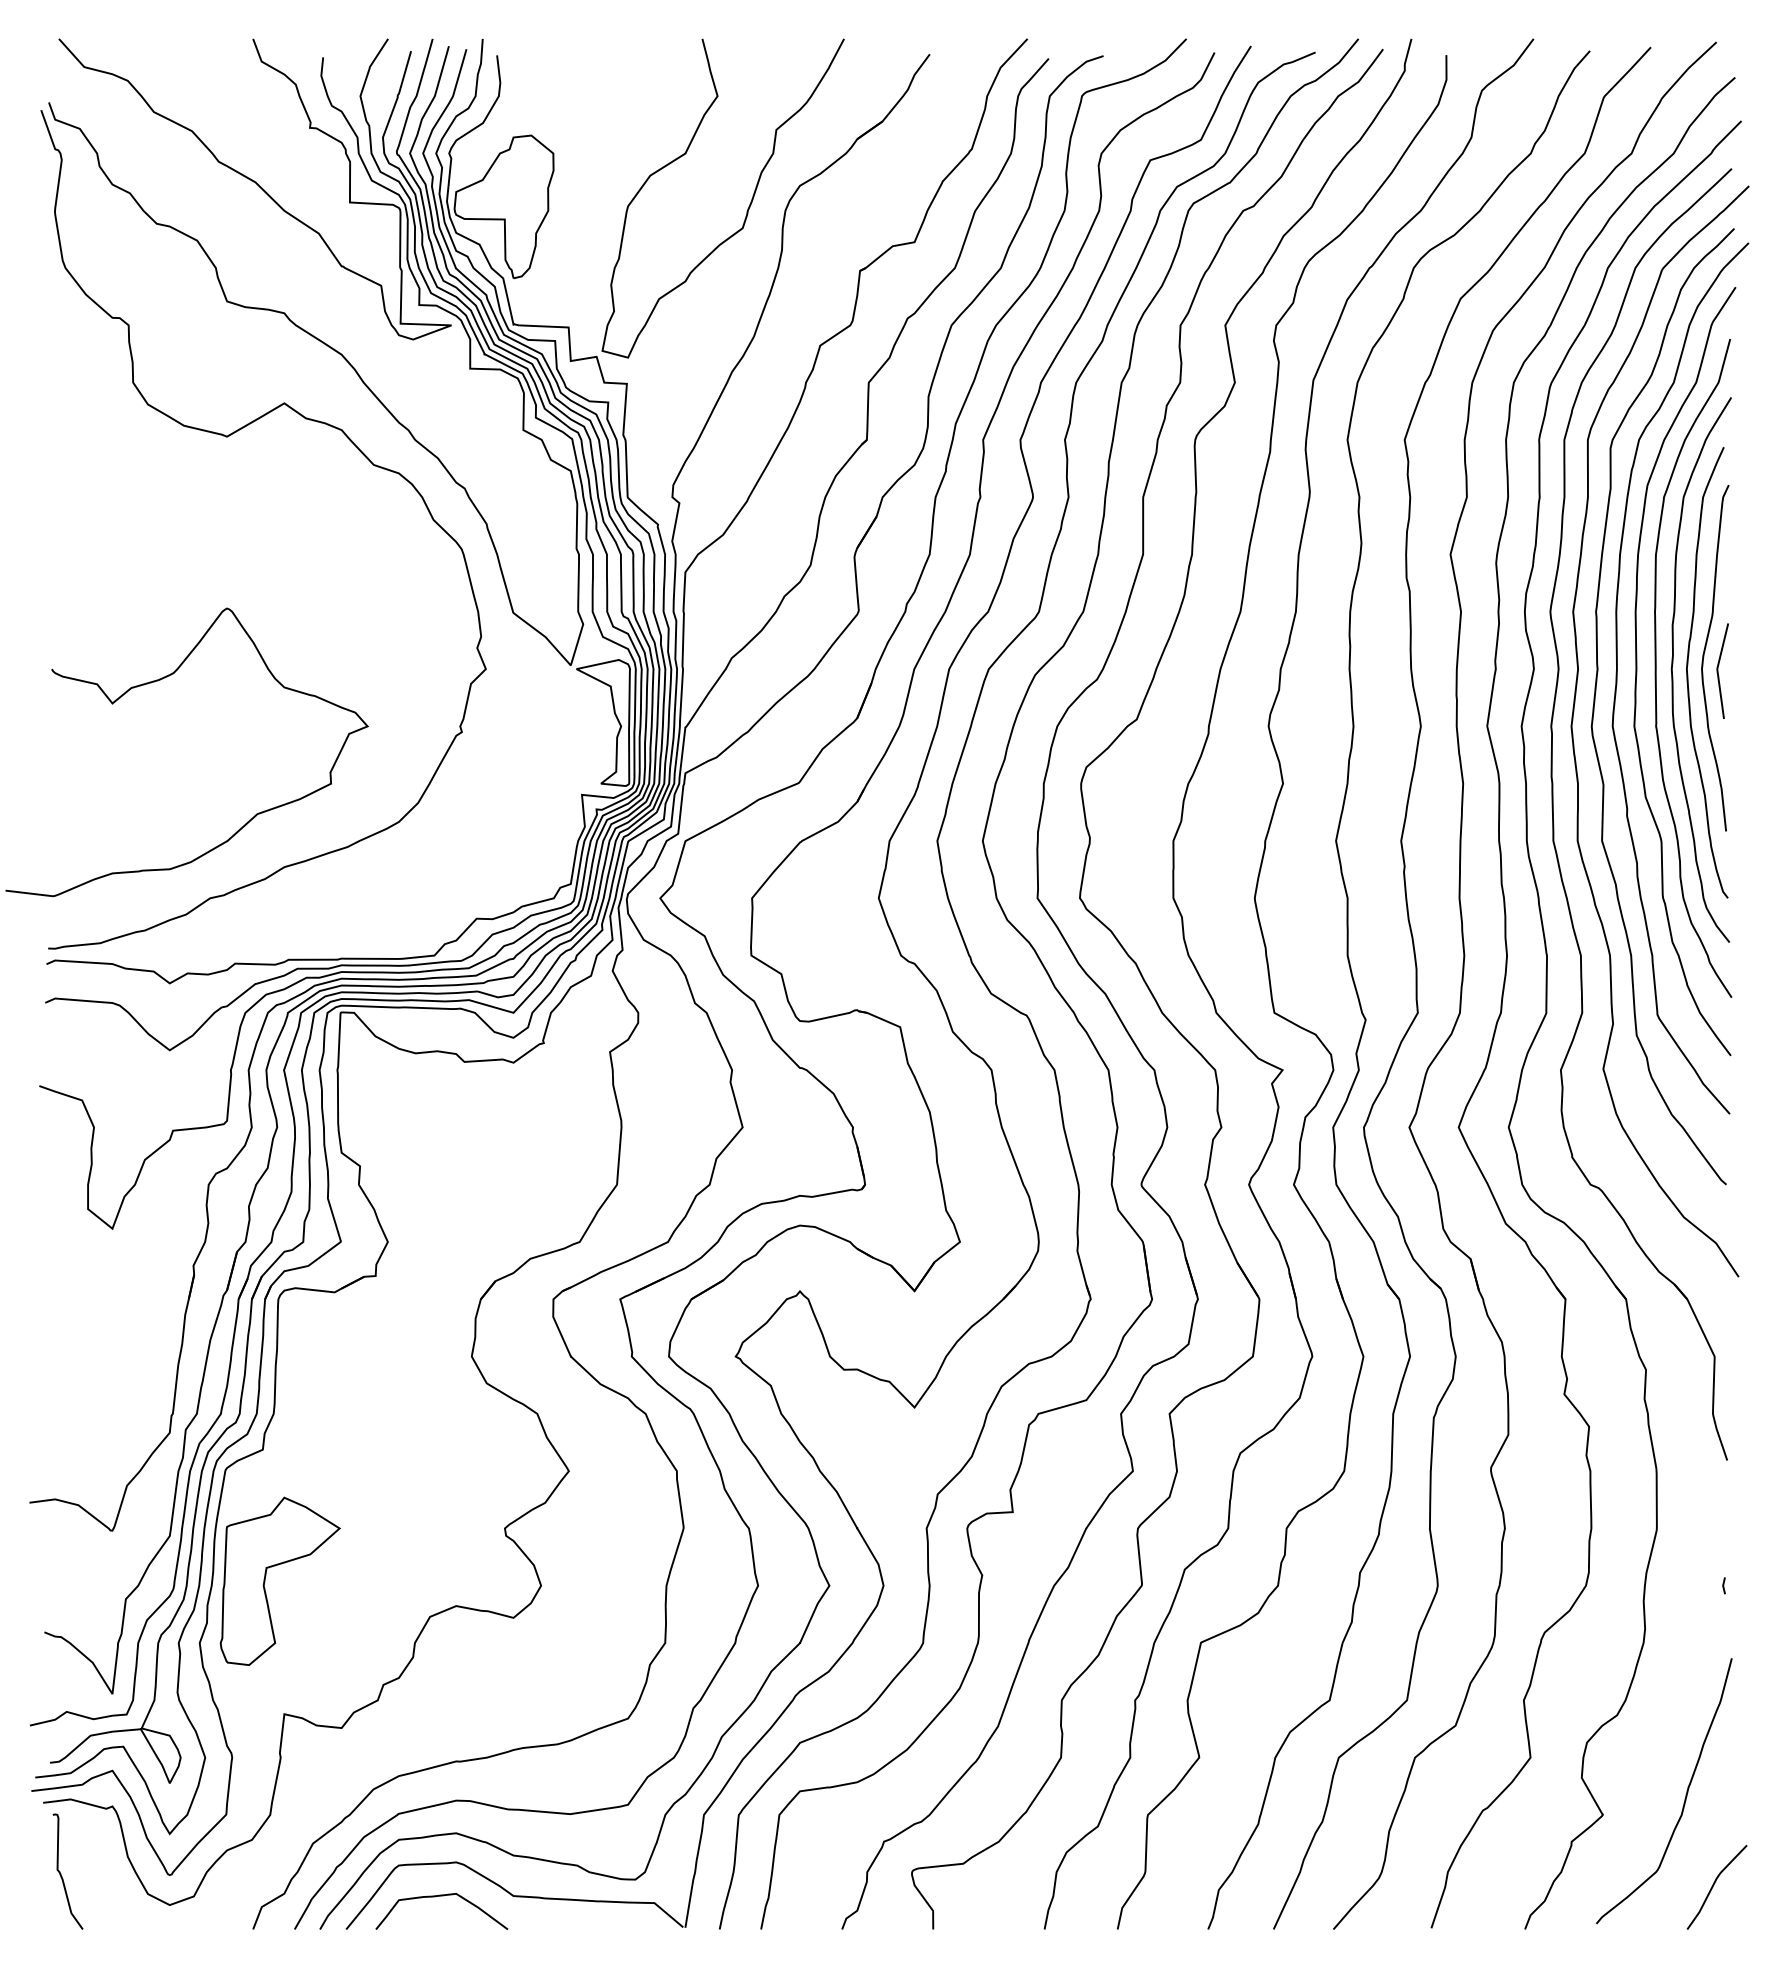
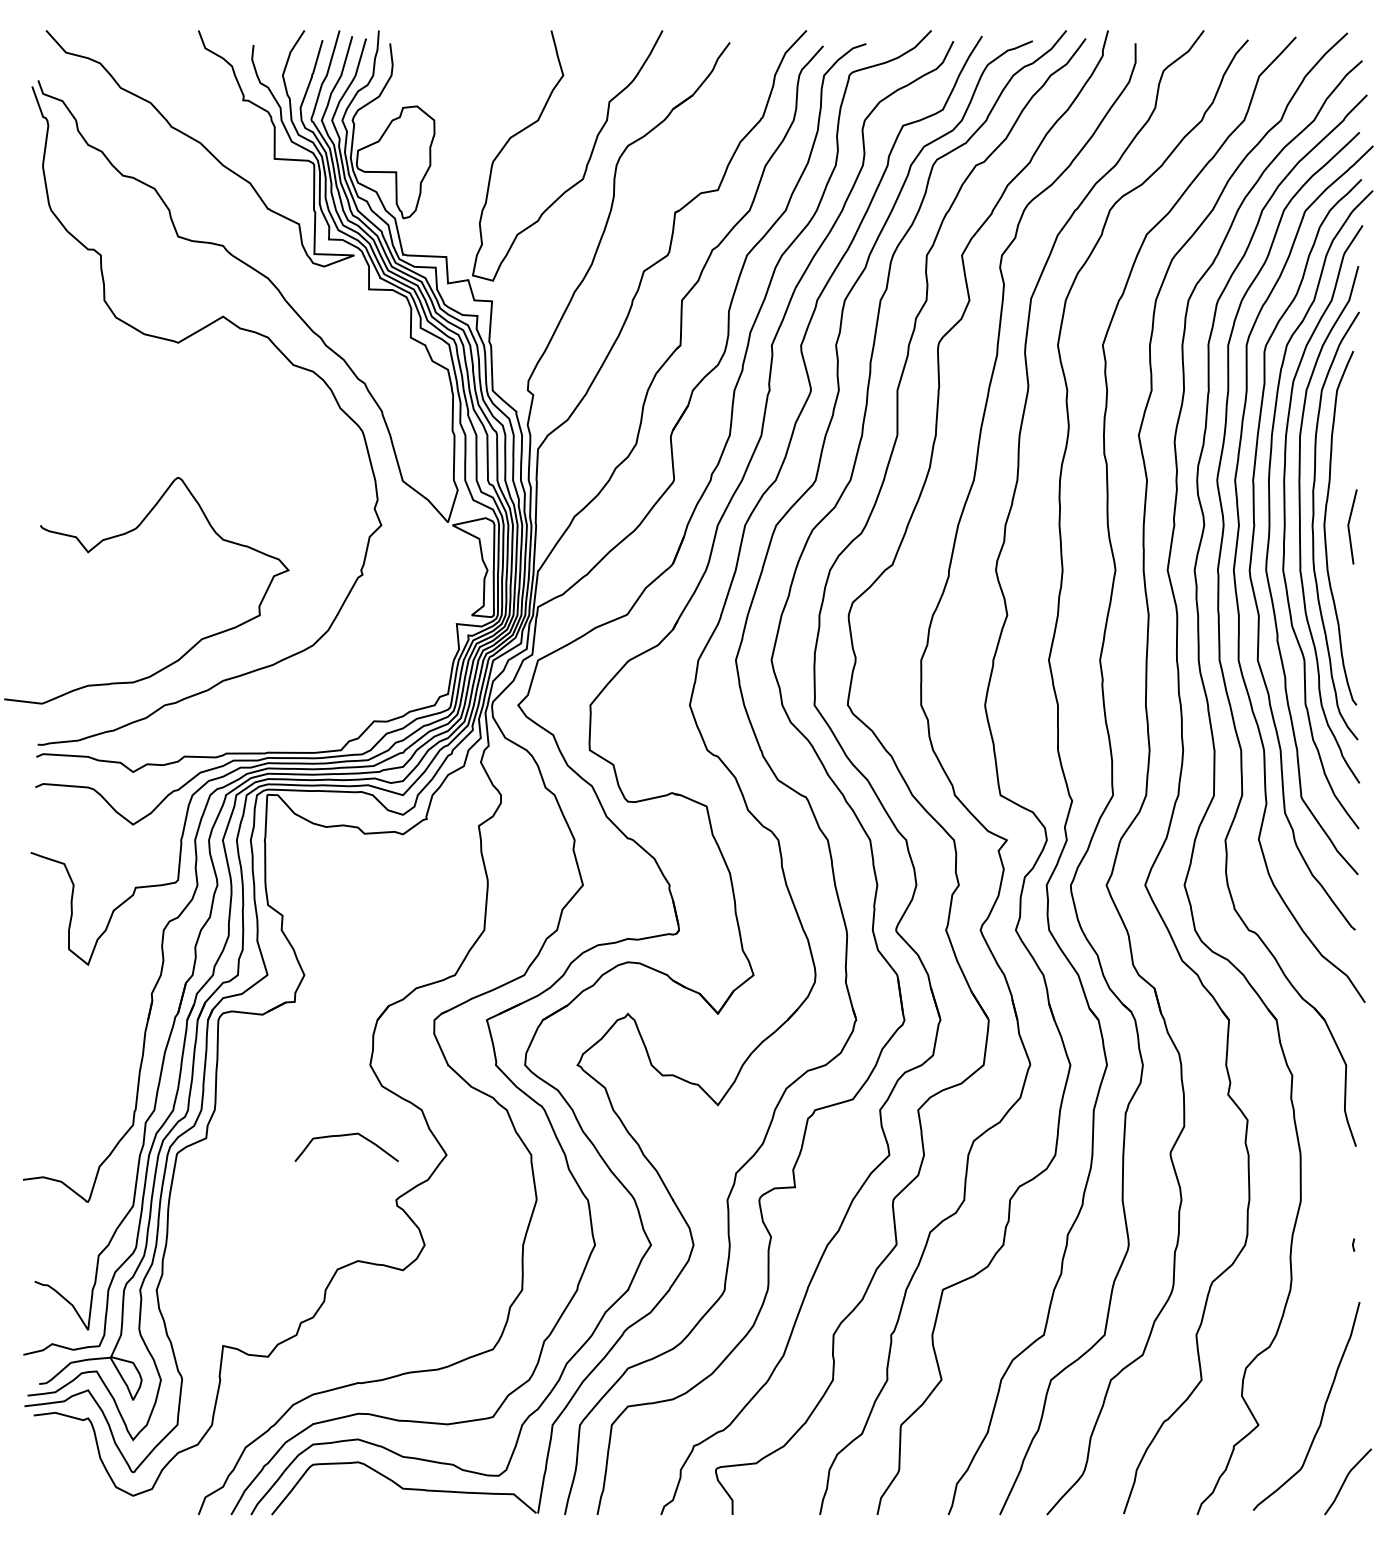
curve: (1704, 657) -> (1338, 516), removed
part: (266, 1576) -> (209, 1237), removed
curve: (61, 1873) -> (48, 1471), removed
curve: (441, 1896) -> (346, 1135), moved

